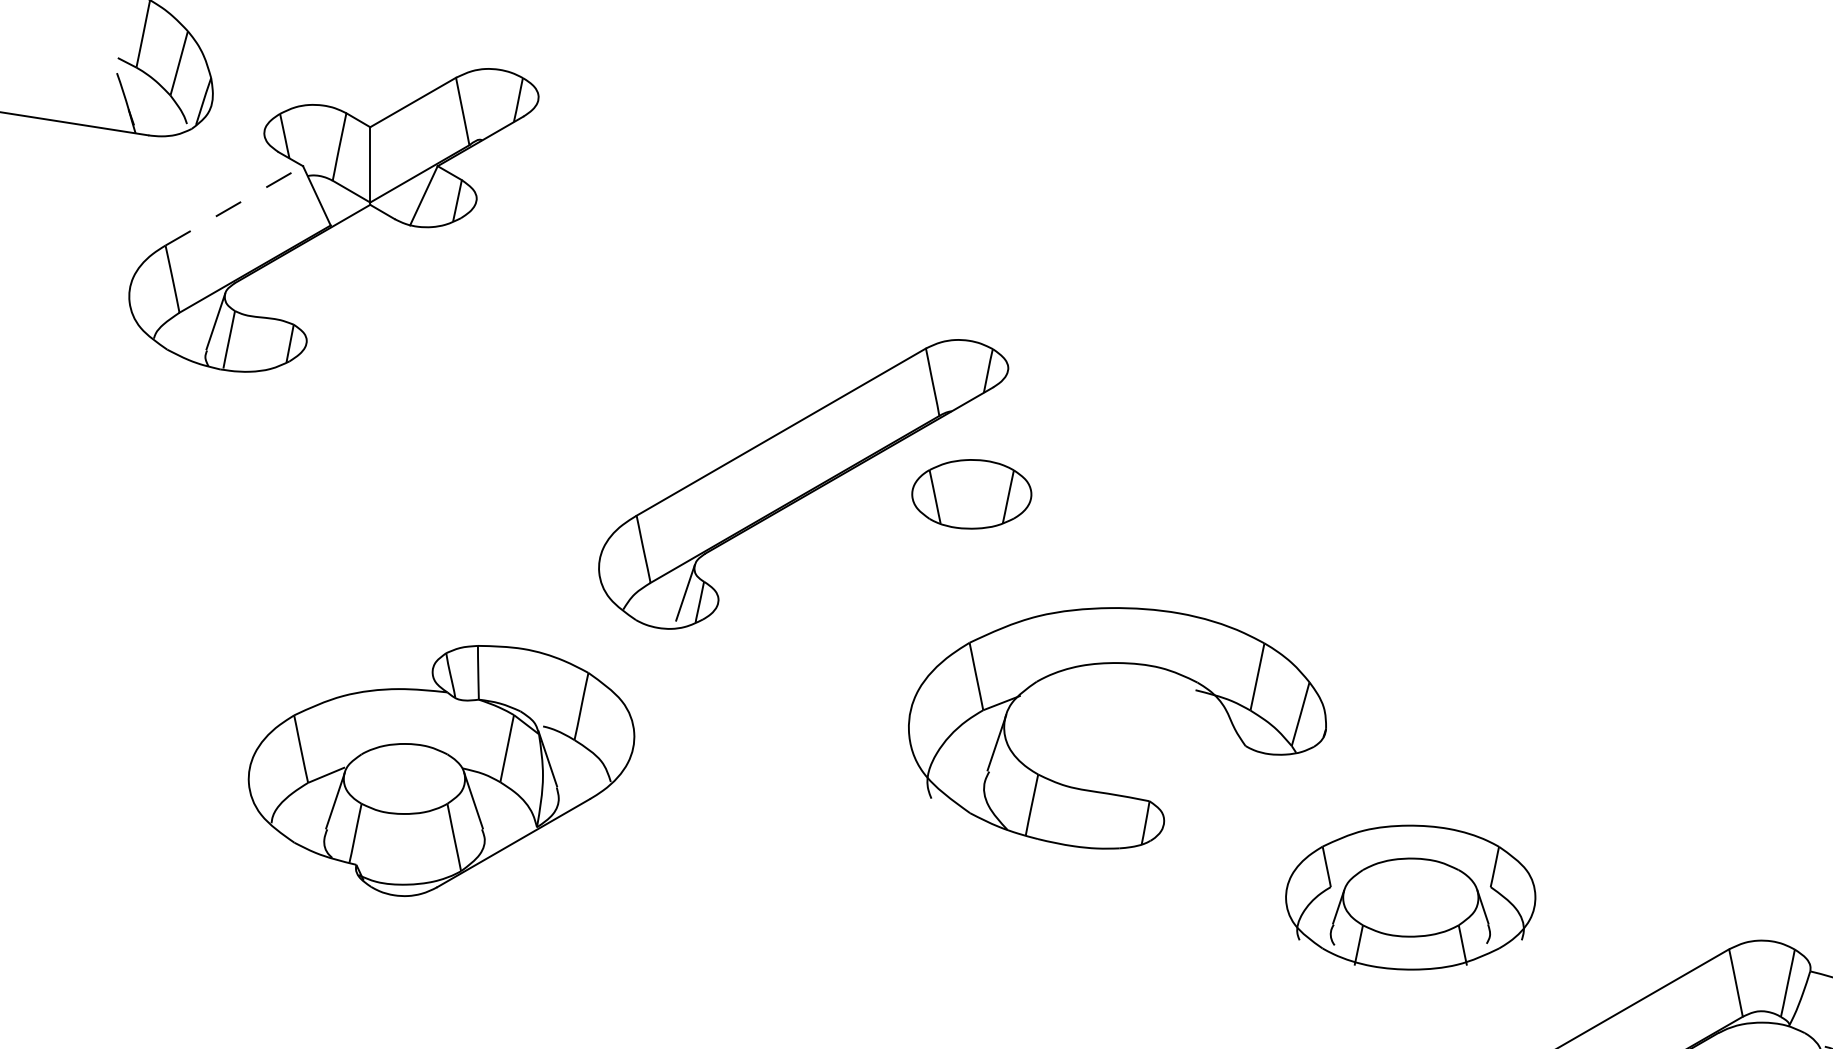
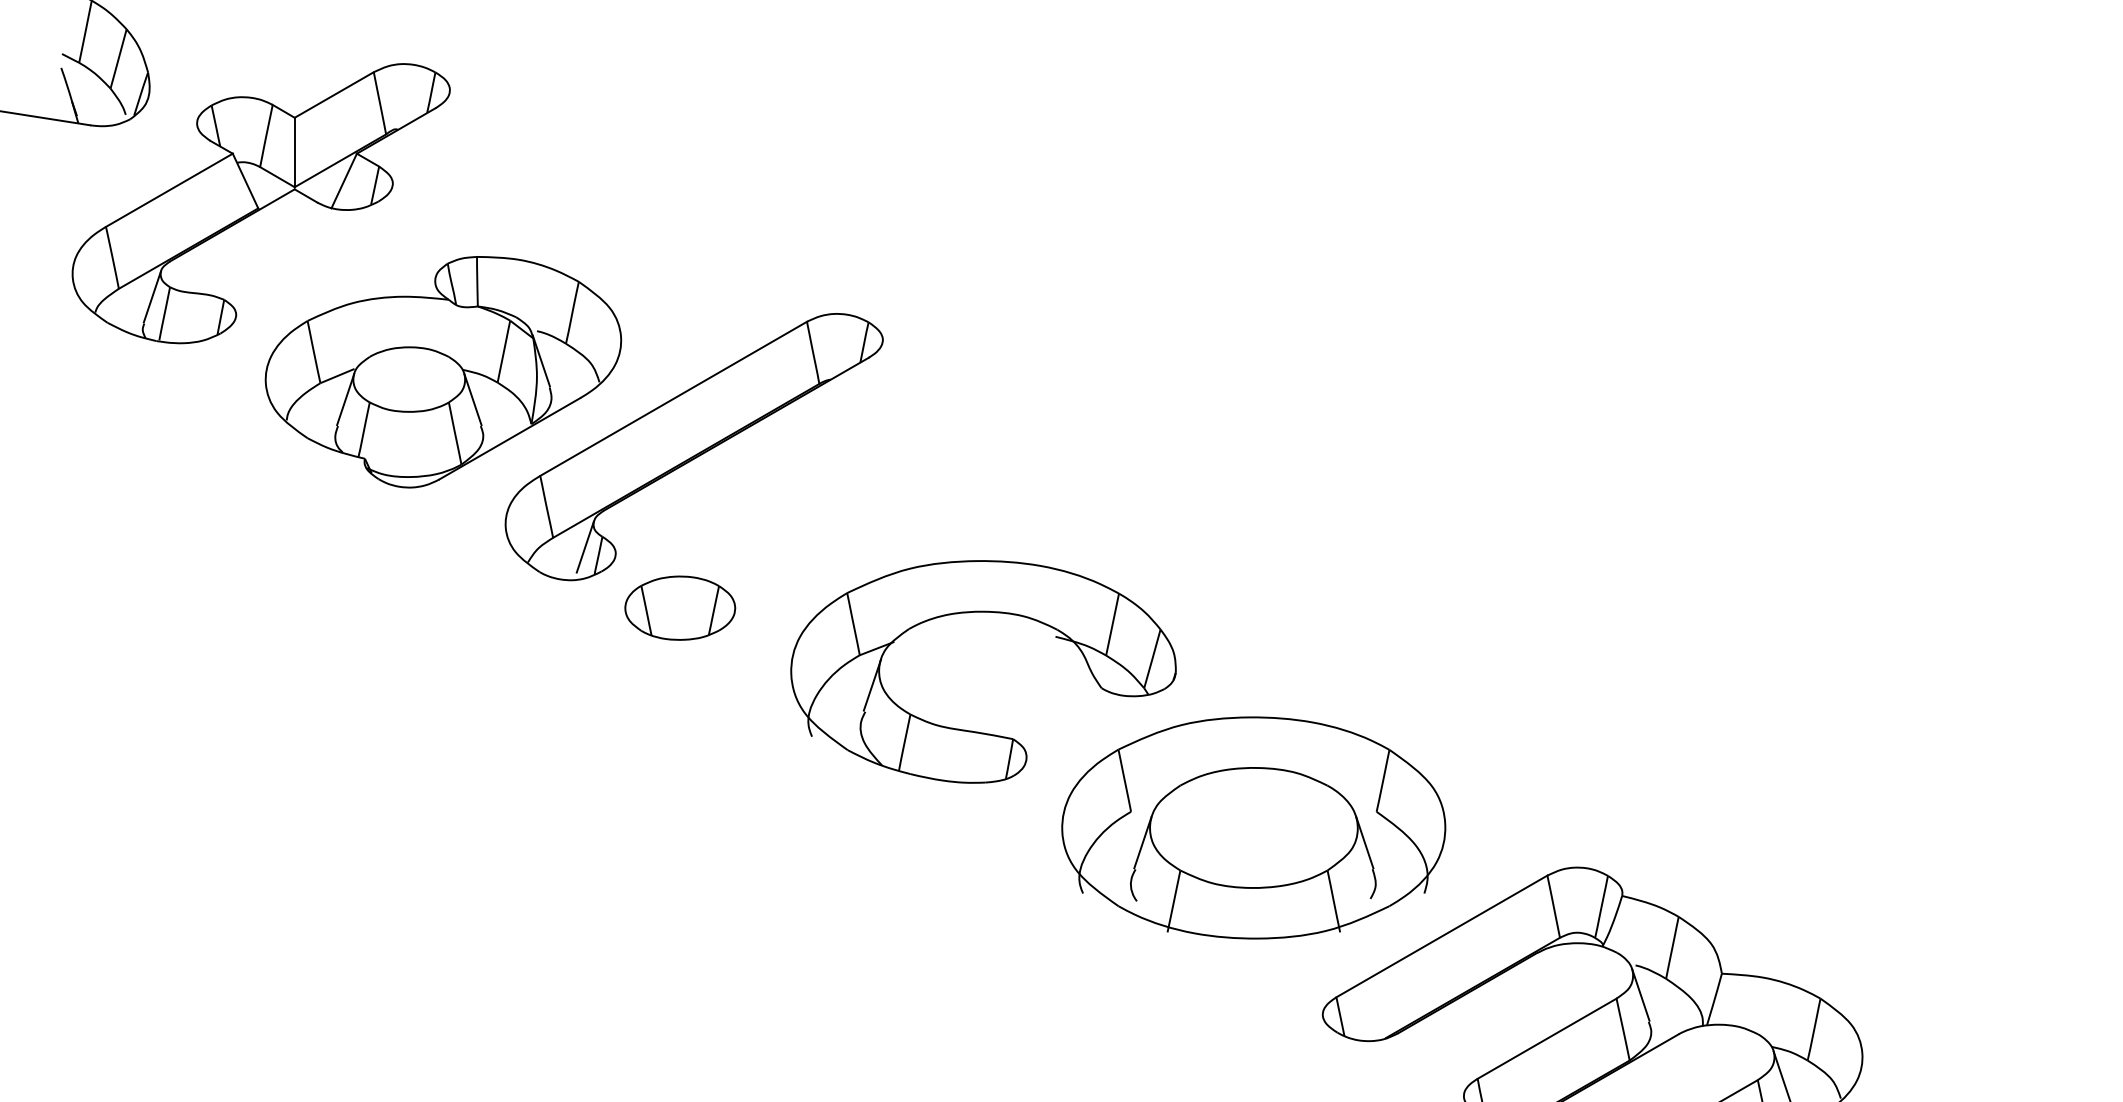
line: (234, 206) -> (169, 190), dashed -> solid
part: (972, 493) -> (680, 607), moved
part: (441, 771) -> (443, 372), moved
part: (1410, 897) -> (1253, 827), size x1.67

